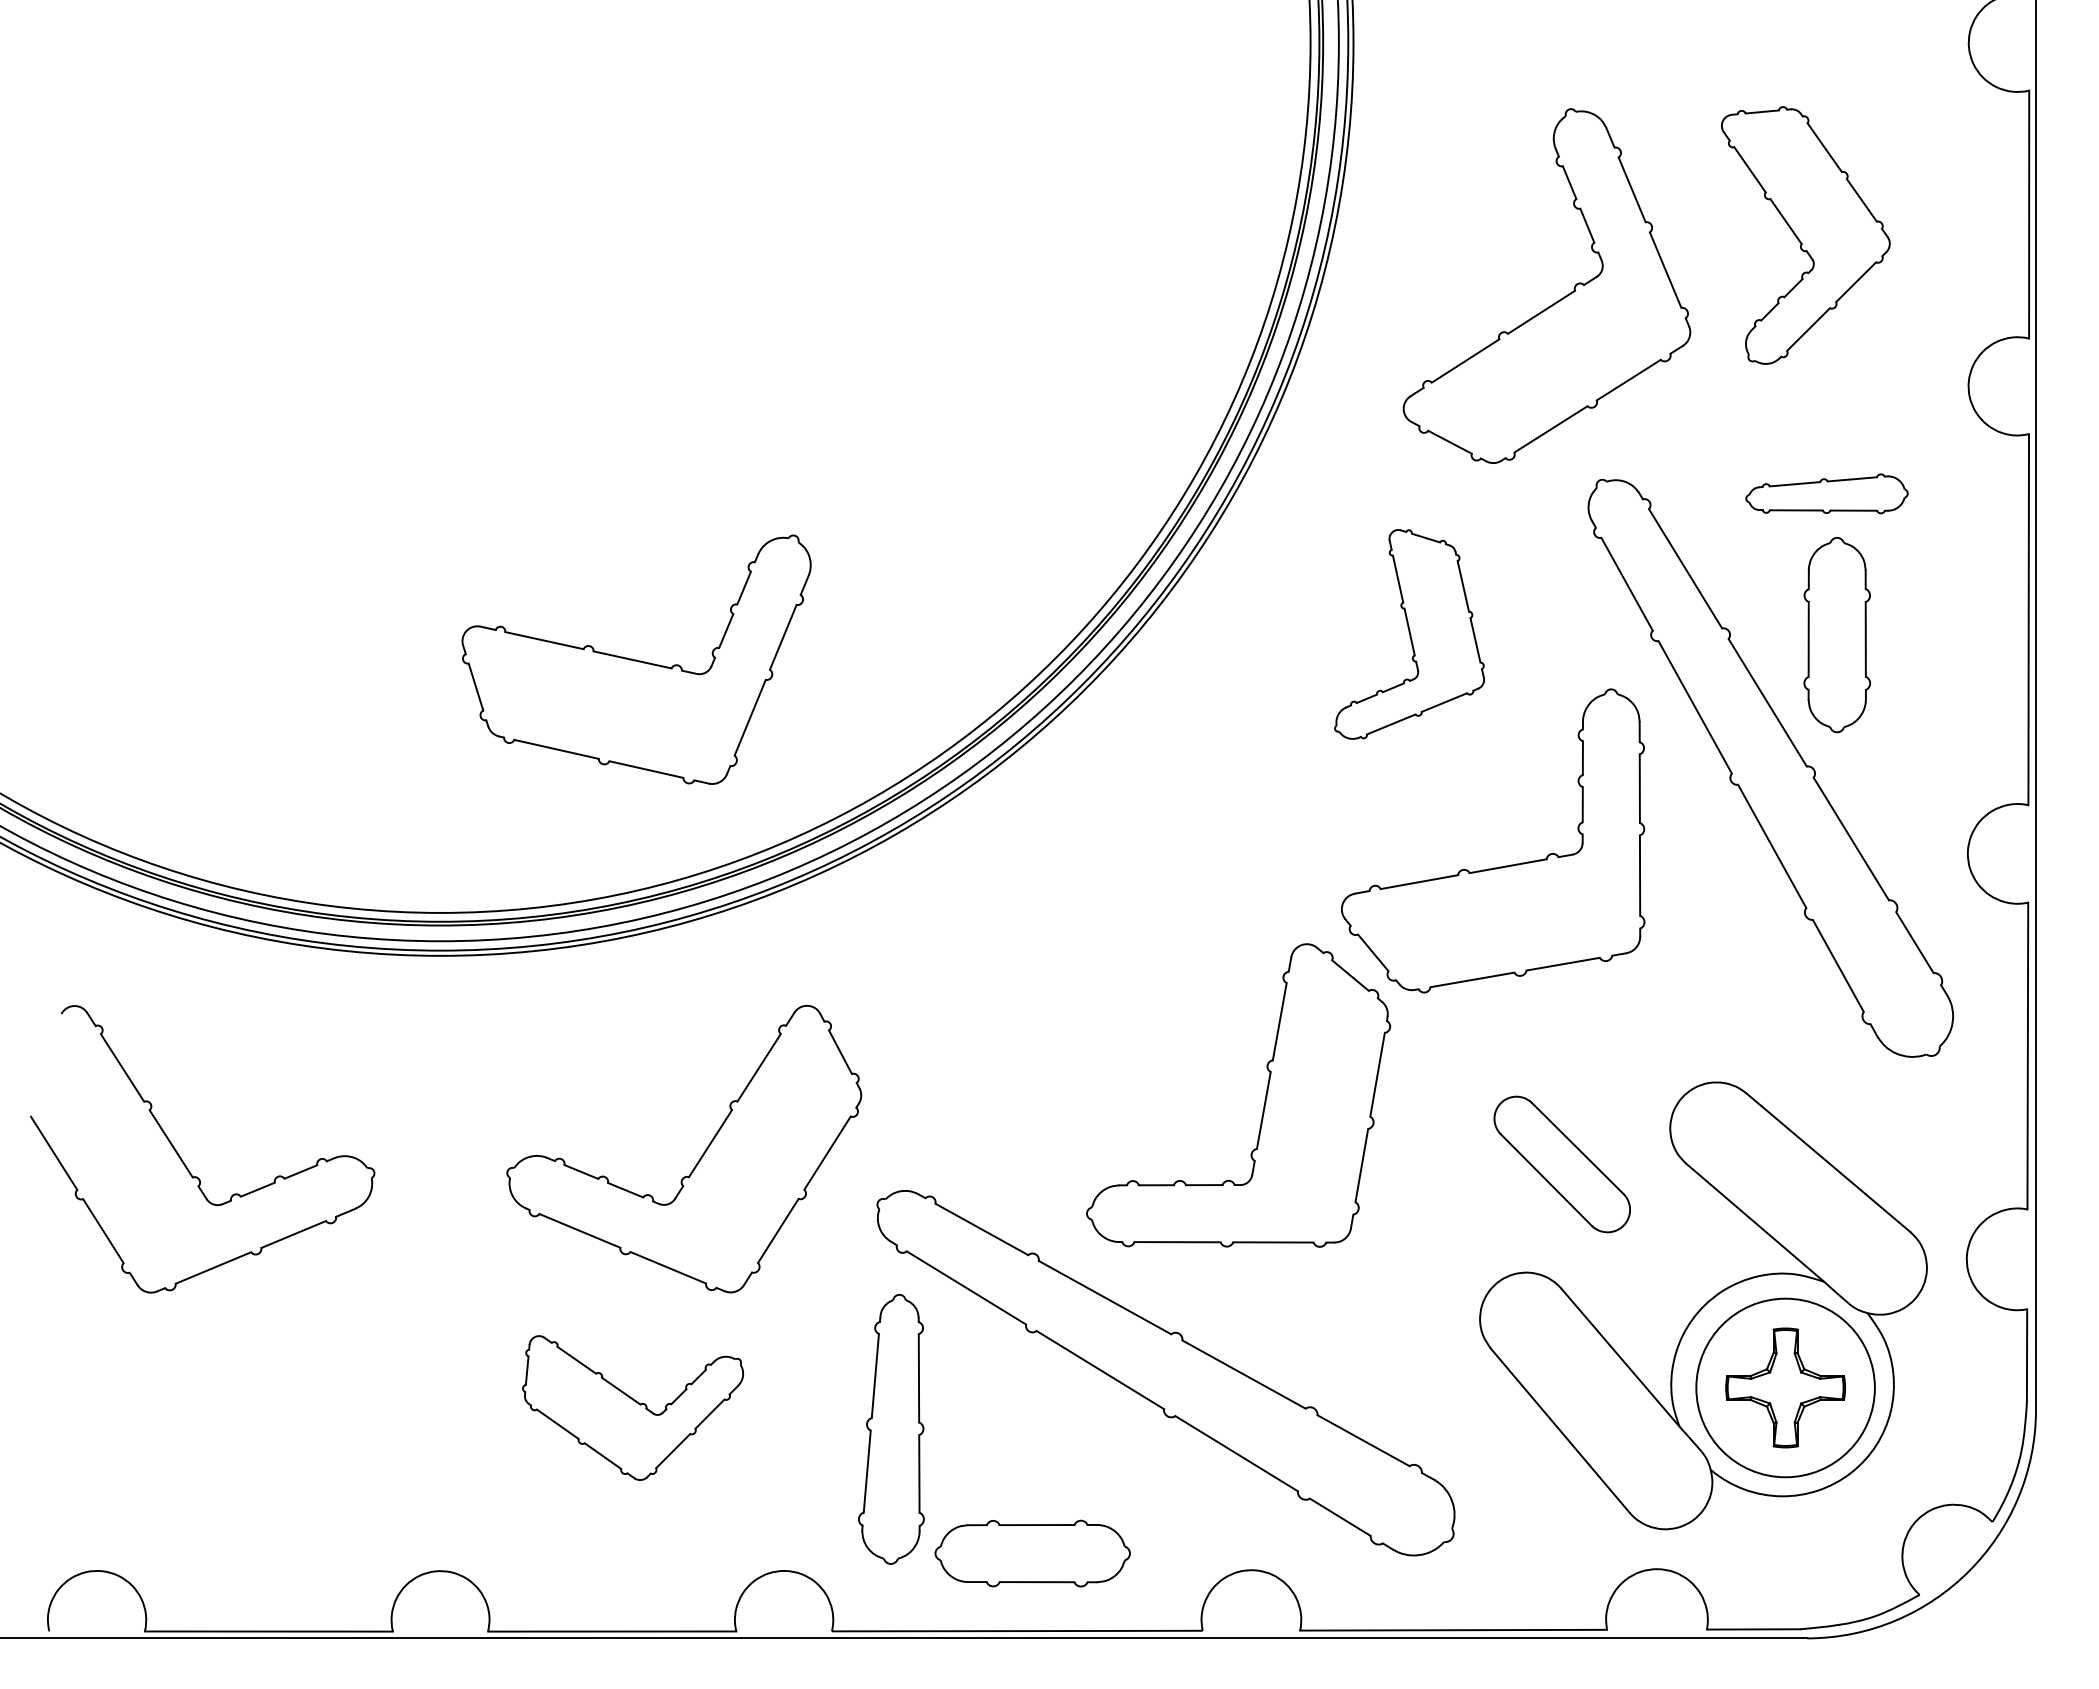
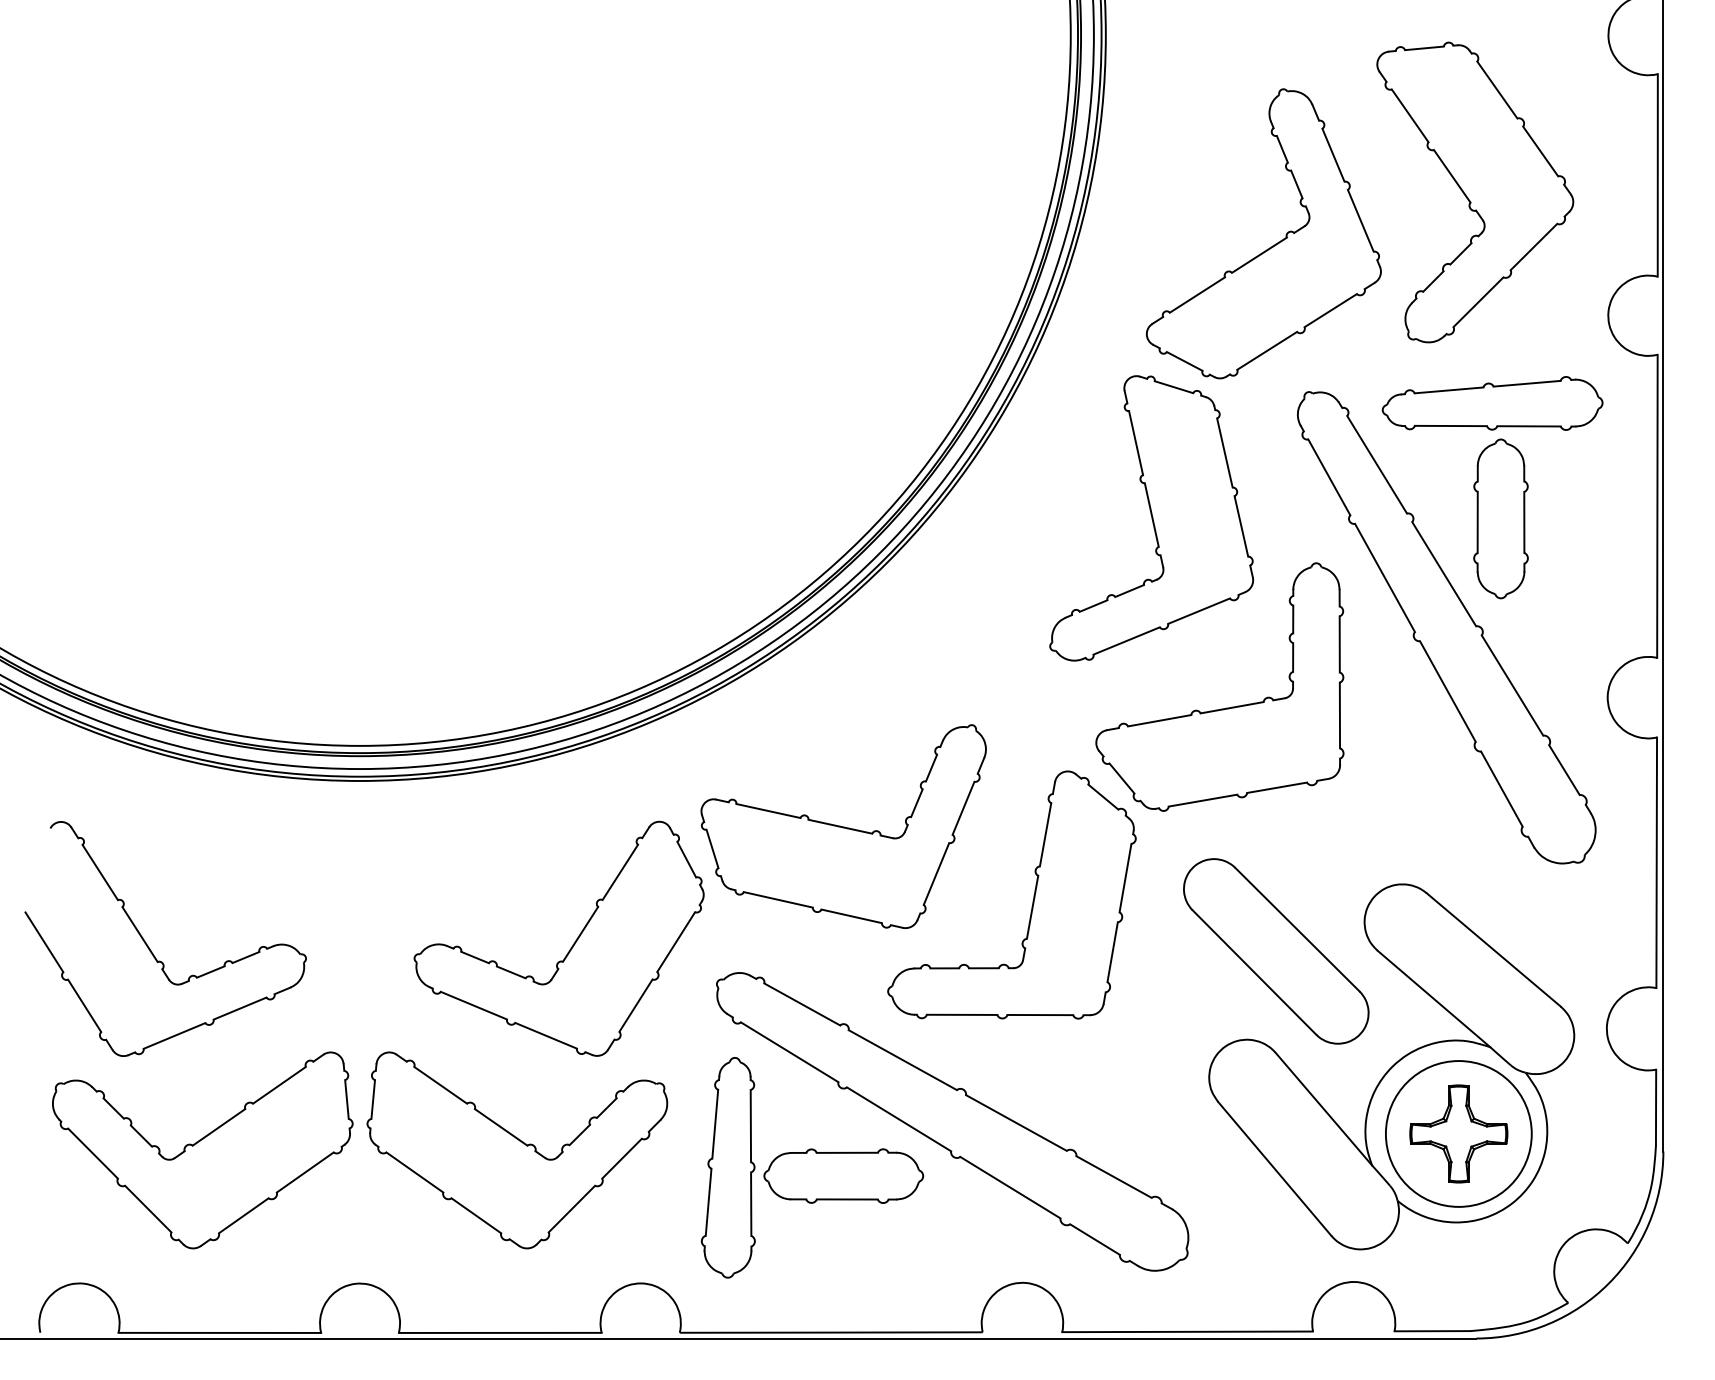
part: (1805, 235) -> (1475, 192), size x1.43
part: (1826, 493) -> (1492, 403), size x1.67
part: (1409, 634) -> (1151, 518), size x1.67
part: (636, 659) -> (843, 826), moved
part: (1562, 1164) -> (1276, 951), size x1.67
part: (247, 1407) -> (202, 1149), added
part: (632, 1407) -> (516, 1149), size x1.67
part: (1032, 1553) -> (843, 1176), moved

